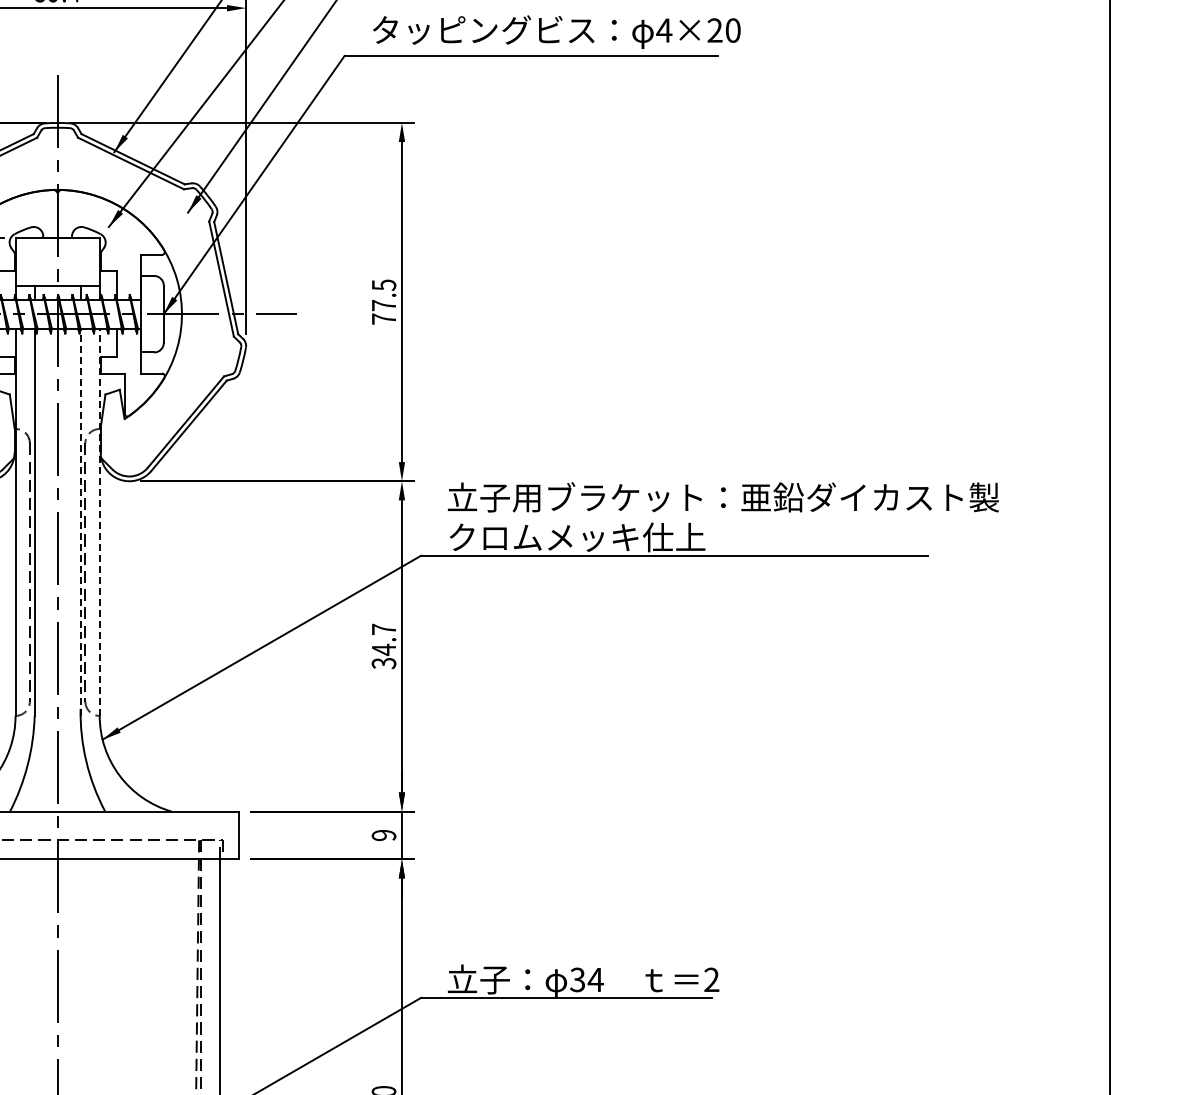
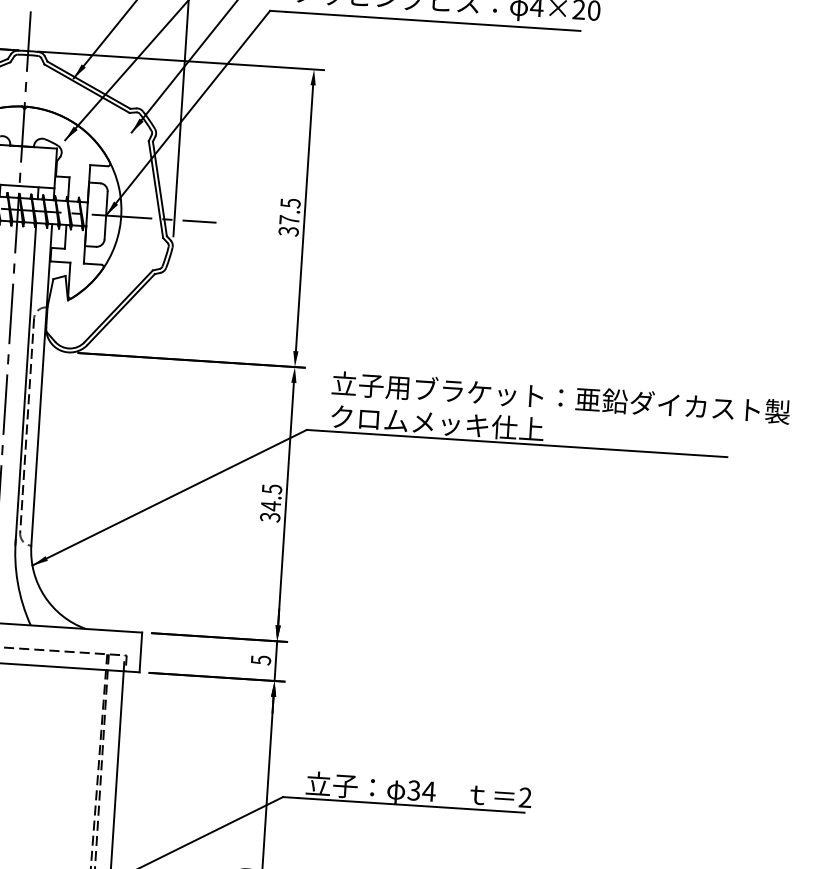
text: (383, 318) -> (288, 230), 77.5 -> 37.5
line: (80, 522) -> (25, 384), dashed -> solid
line: (99, 522) -> (41, 385), dashed -> solid
text: (384, 629) -> (272, 489), 34.7 -> 34.5
text: (383, 835) -> (260, 660), 9 -> 5

